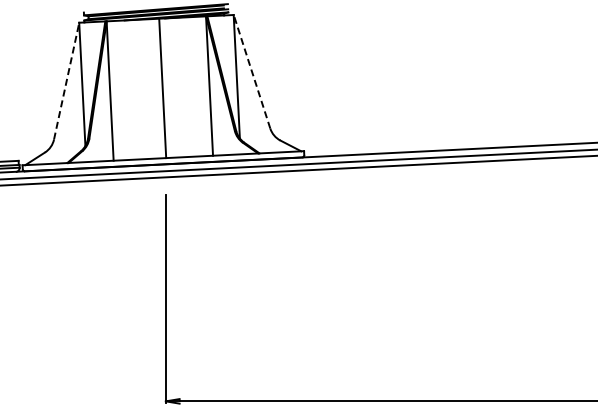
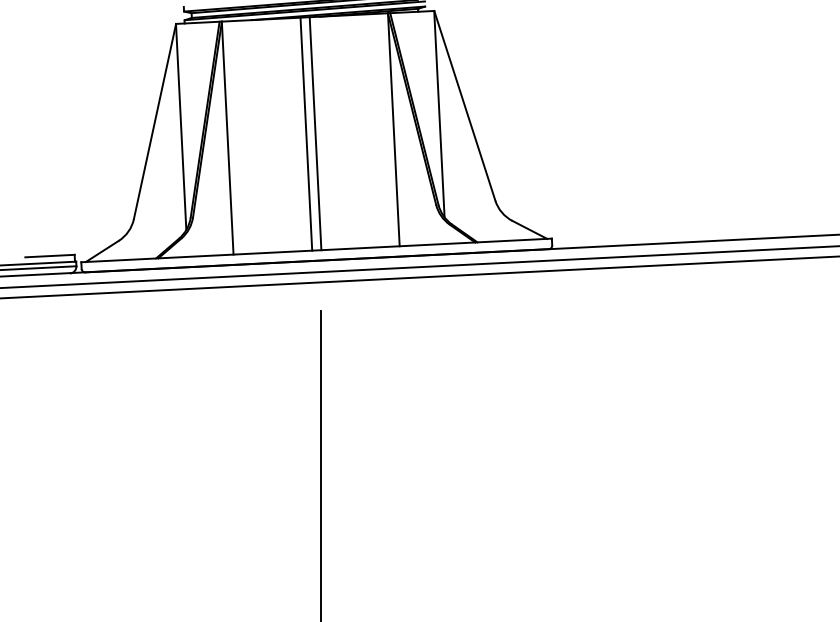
line: (252, 71) -> (465, 105), dashed -> solid
line: (66, 81) -> (154, 122), dashed -> solid
line: (156, 88) -> (305, 133), added

